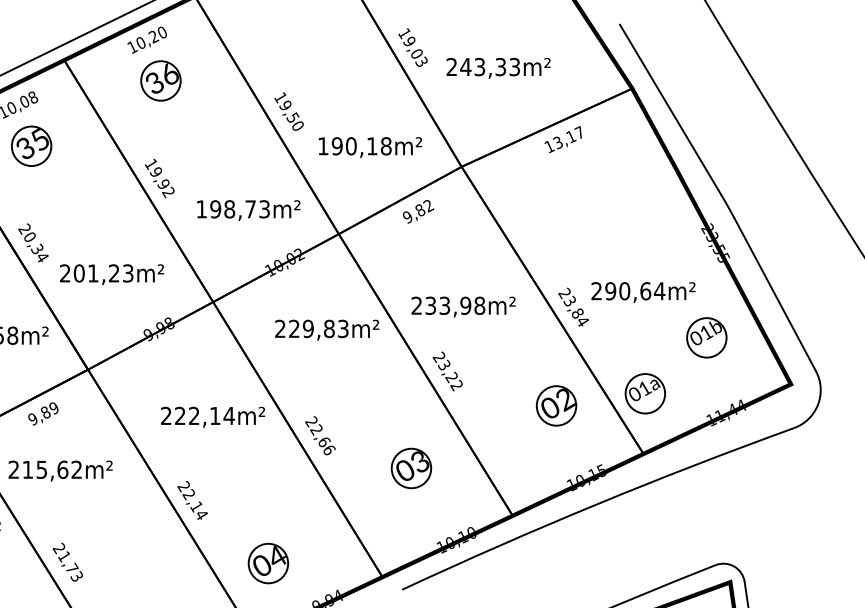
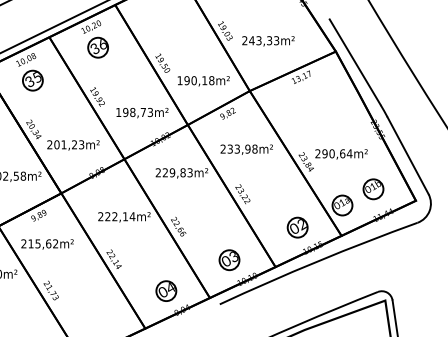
text: (462, 306) -> (246, 149), moved
part: (706, 338) -> (373, 189), moved
part: (556, 405) -> (297, 227), moved
part: (411, 469) -> (229, 260), moved
part: (268, 562) -> (166, 290), moved

